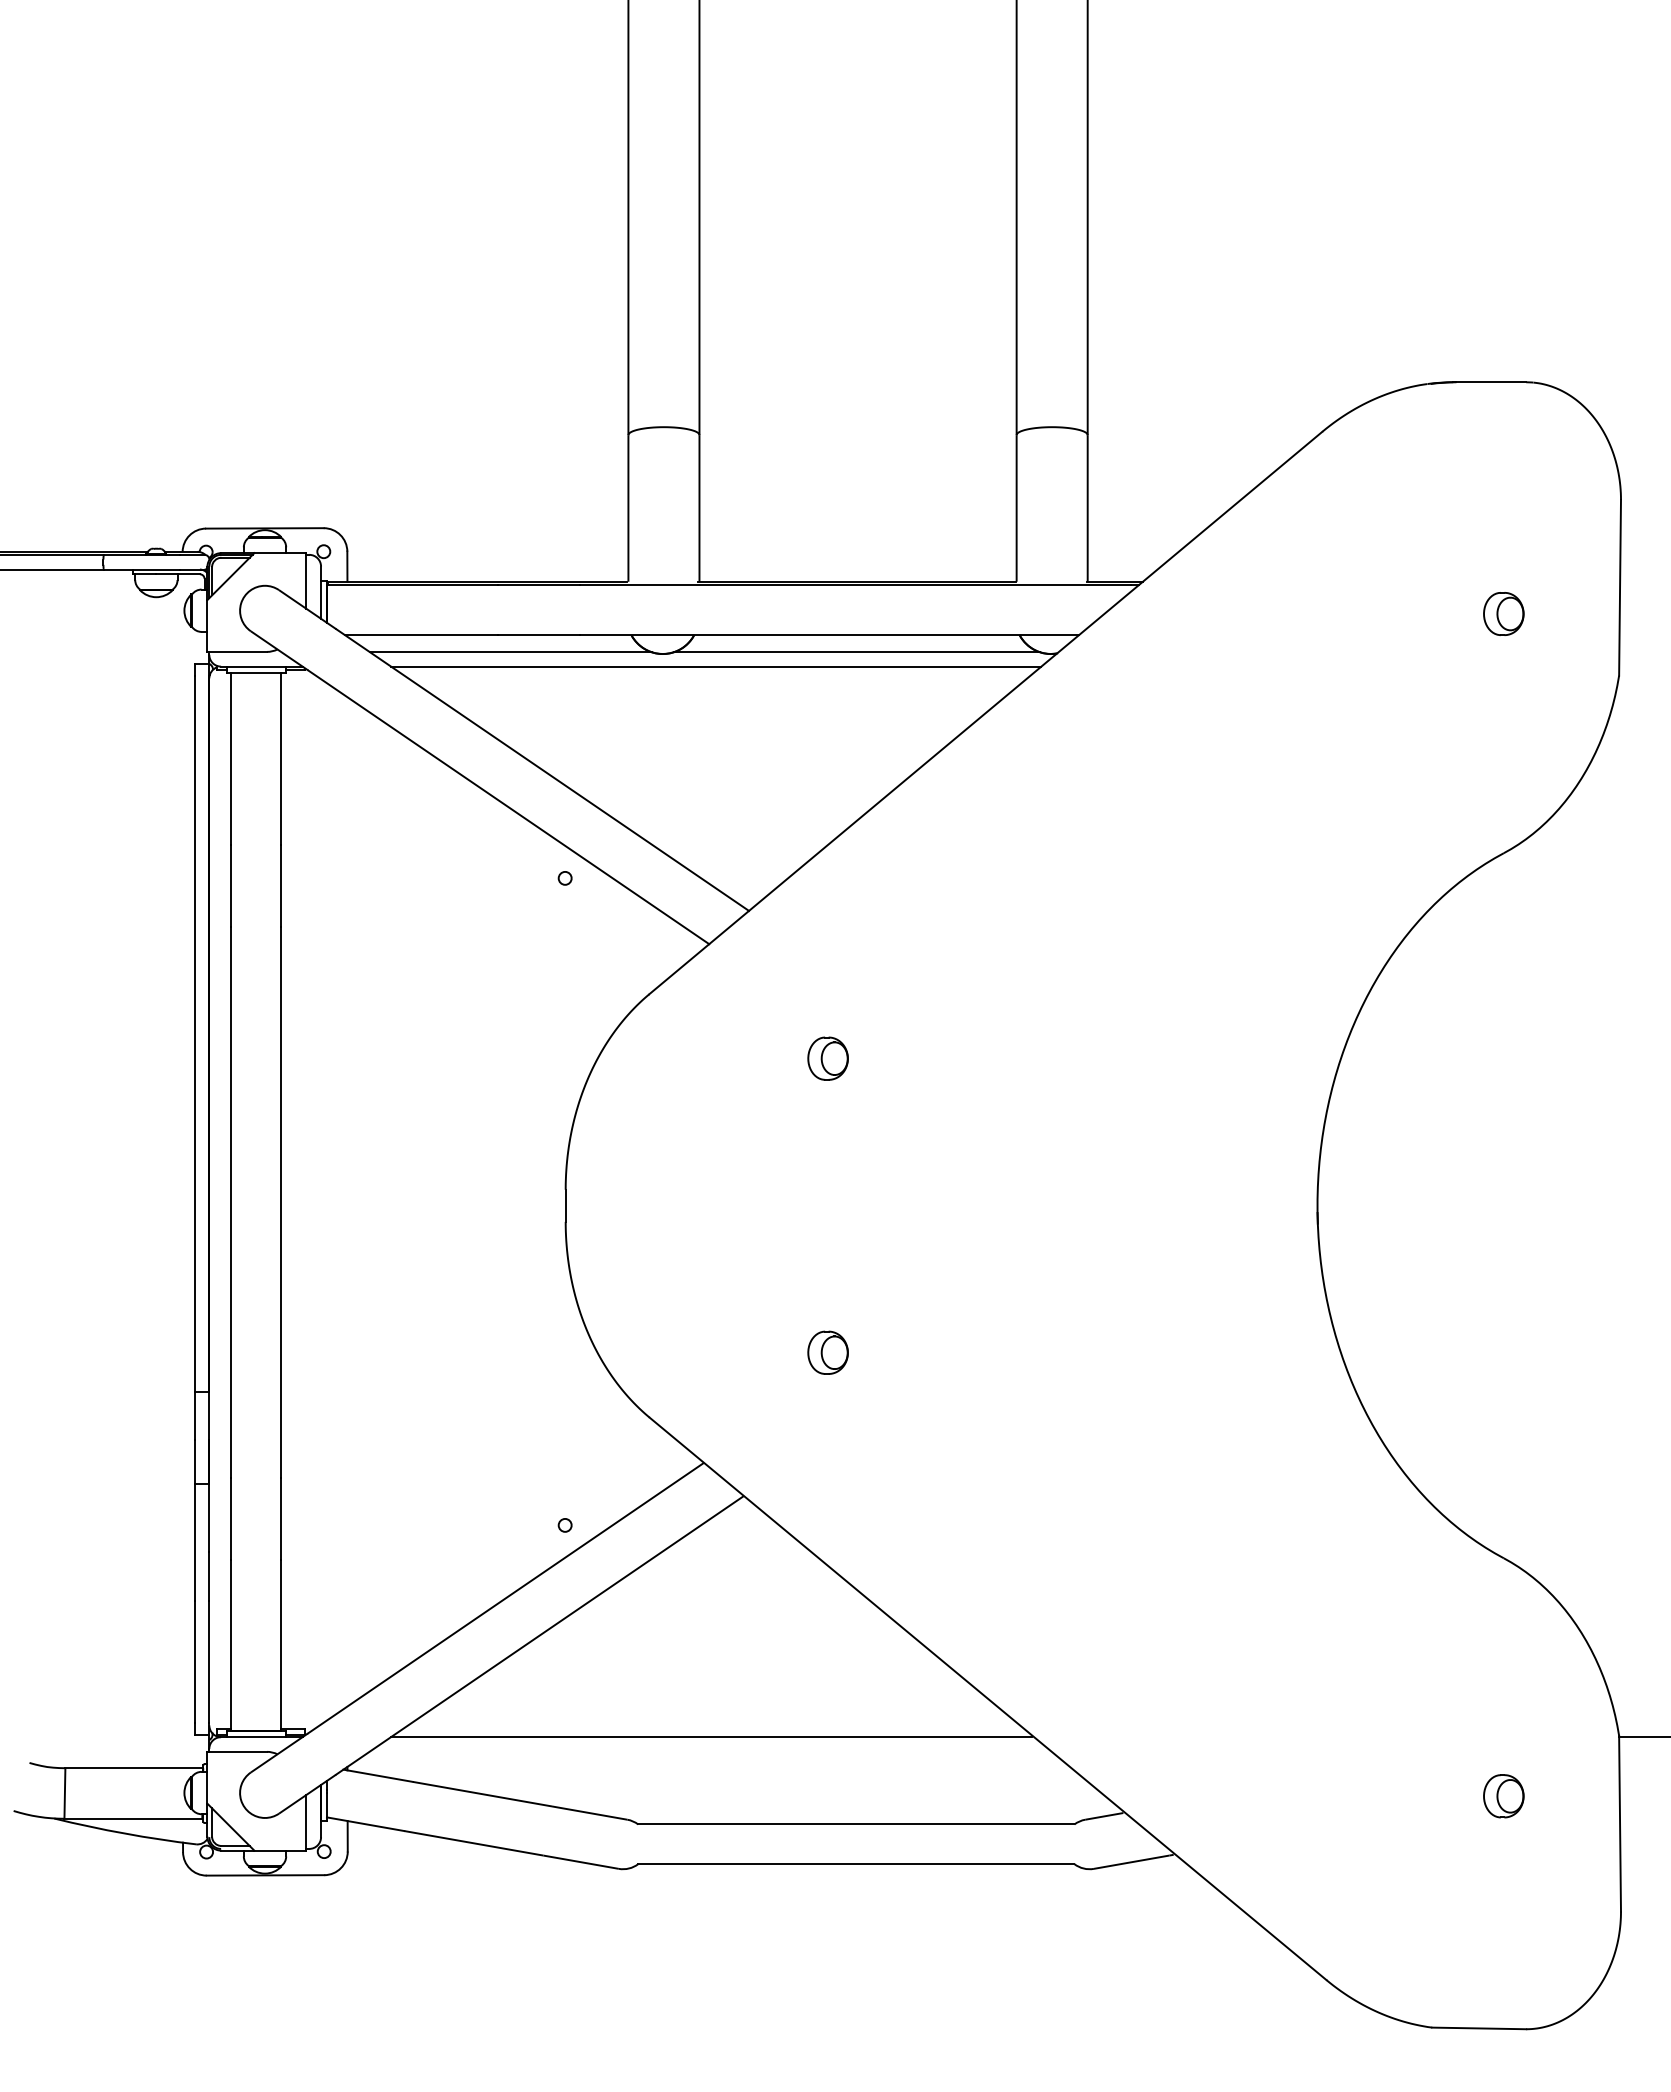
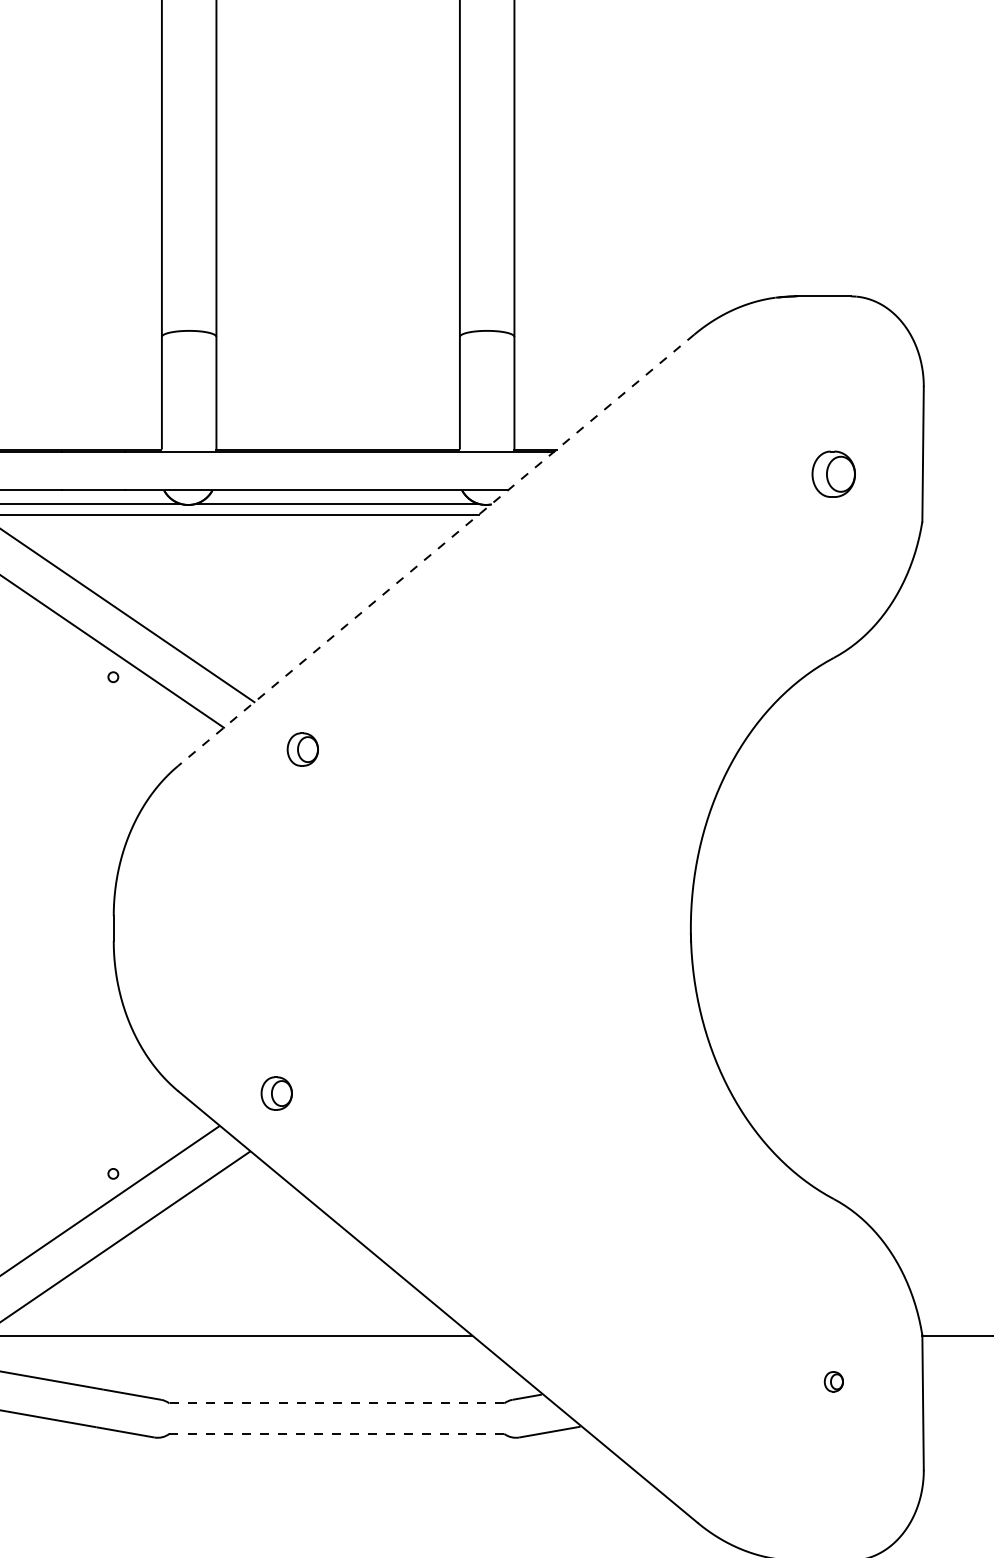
part: (1503, 613) -> (833, 473), size x1.4
line: (985, 713) -> (435, 550), solid -> dashed
part: (827, 1058) -> (302, 749), moved
part: (827, 1352) -> (276, 1093), moved
part: (1503, 1796) -> (833, 1381), size x0.6
line: (855, 1824) -> (336, 1403), solid -> dashed
line: (856, 1864) -> (336, 1434), solid -> dashed

